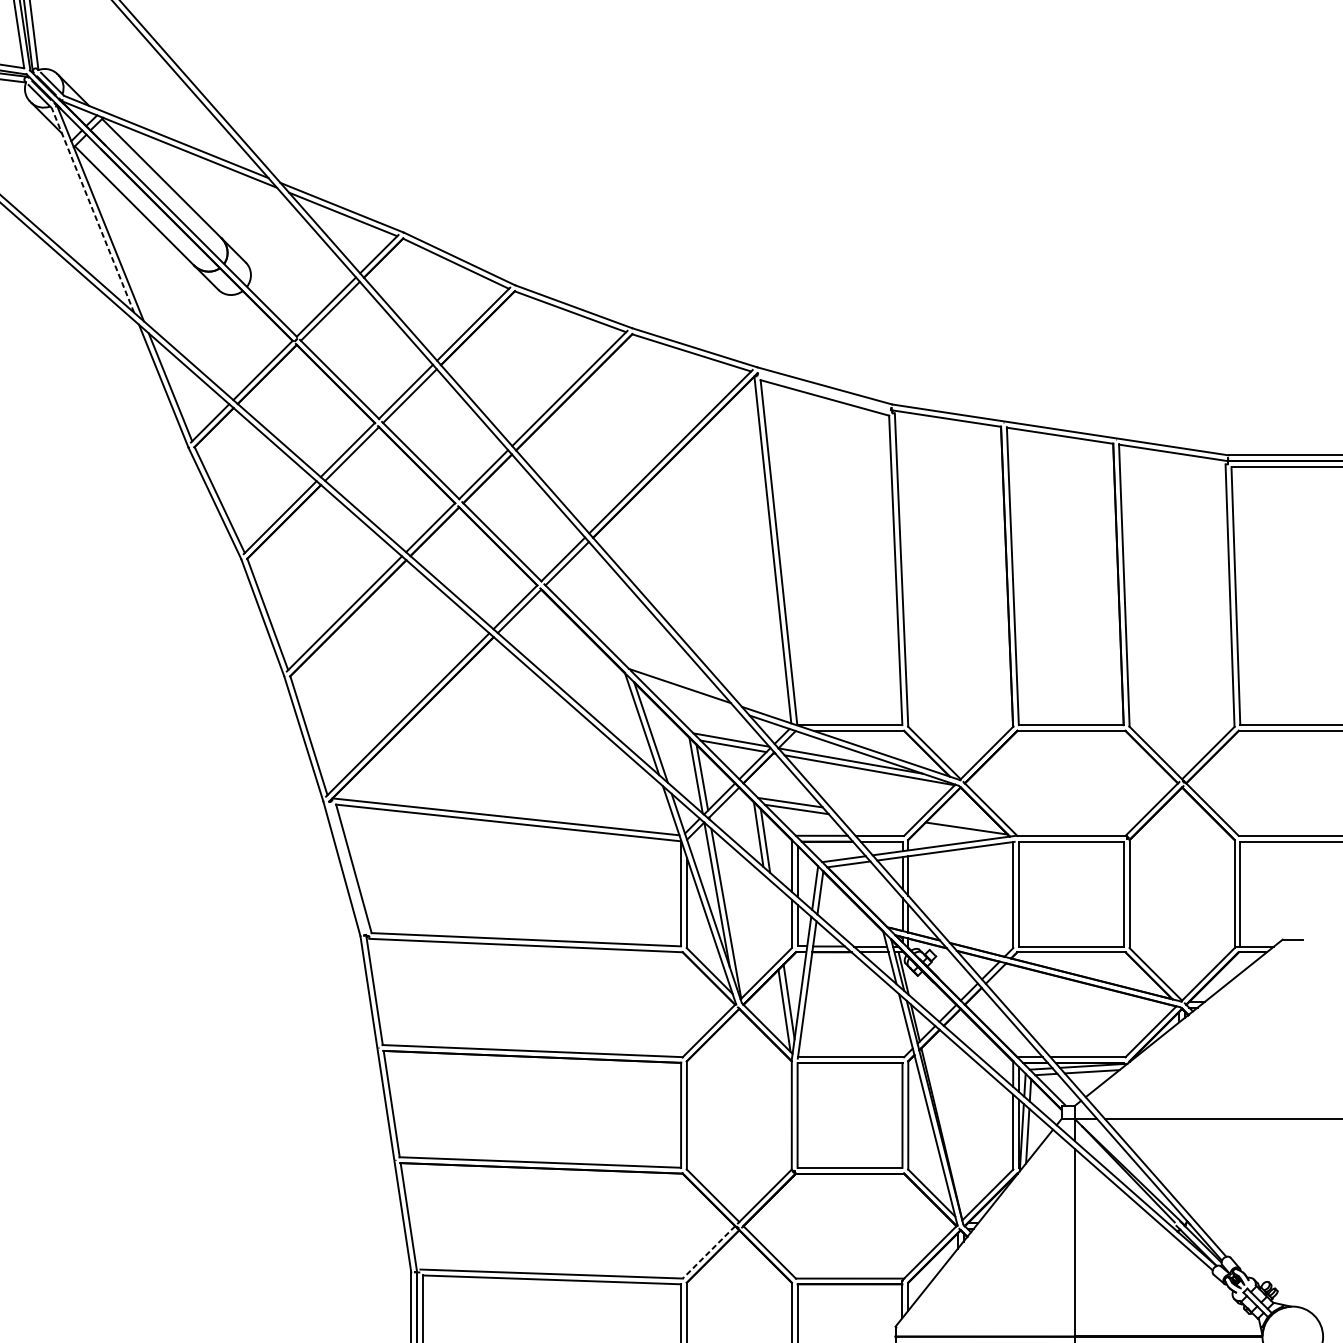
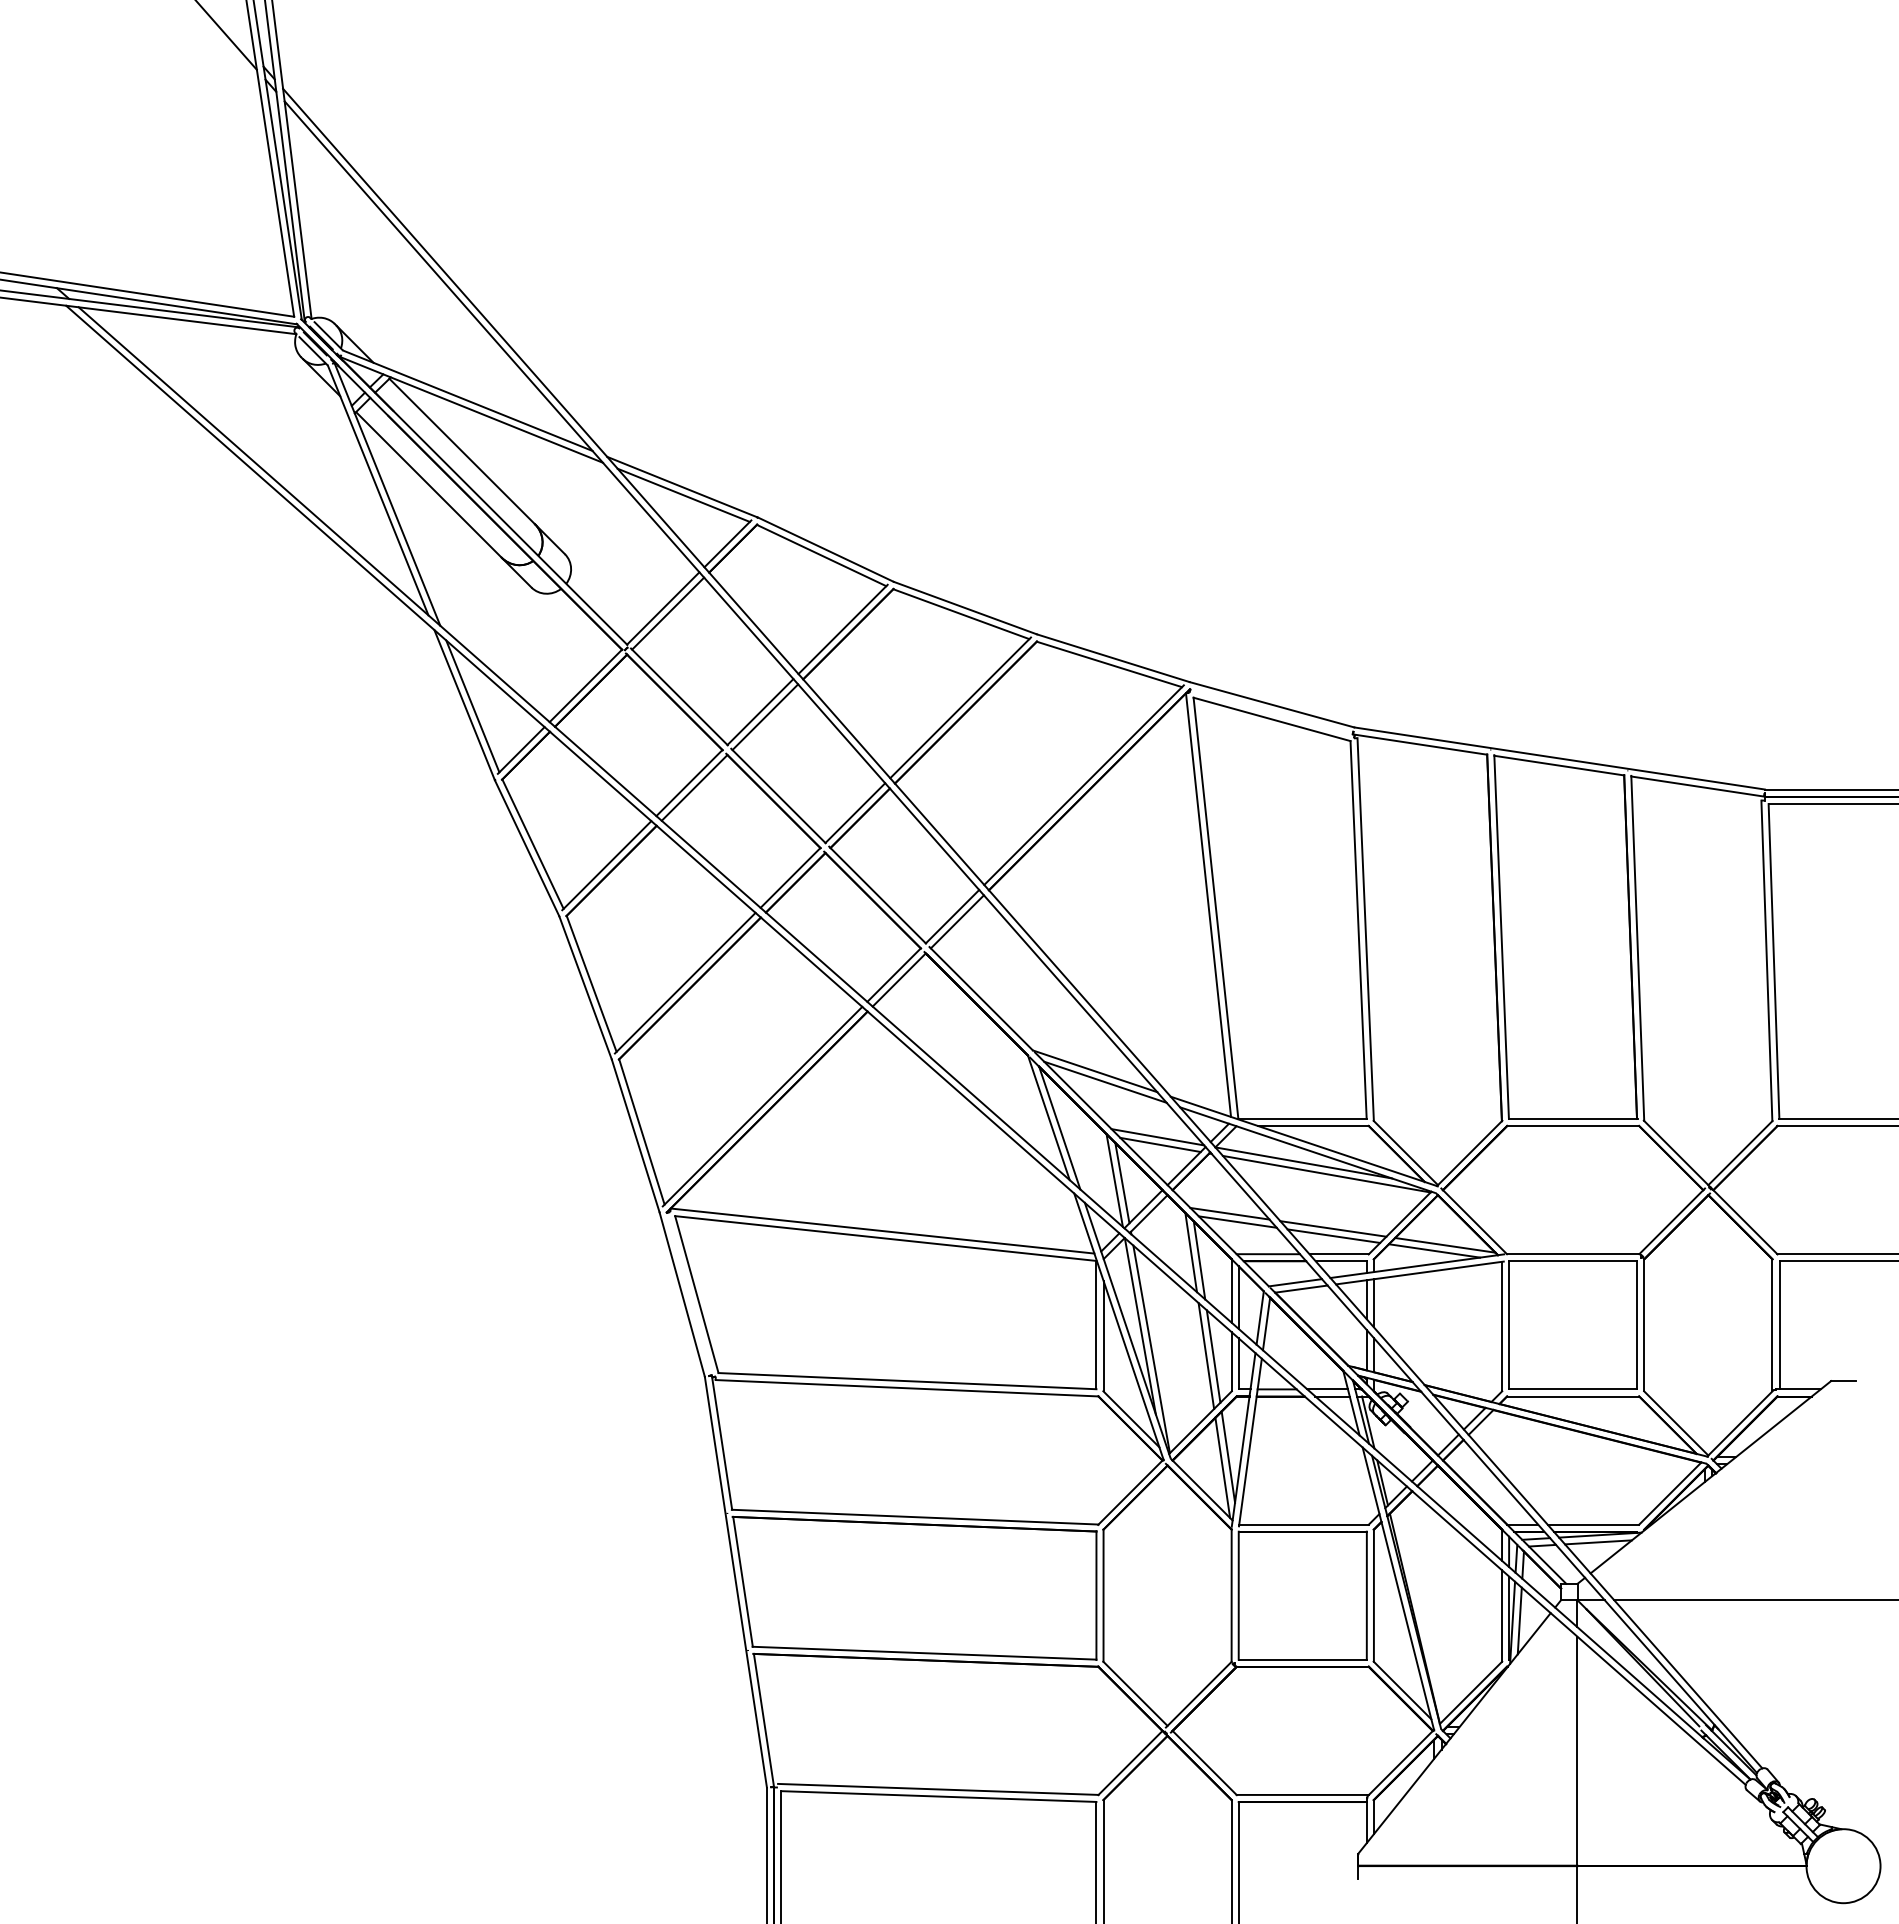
line: (93, 210) -> (378, 490), dashed -> solid
line: (688, 694) -> (1105, 1081), added
line: (875, 814) -> (1333, 1228), added
line: (875, 820) -> (1333, 1235), added
line: (957, 832) -> (1434, 1250), added
line: (771, 918) -> (1206, 1355), added
line: (776, 919) -> (1213, 1356), added
line: (708, 1252) -> (1130, 1763), dashed -> solid

